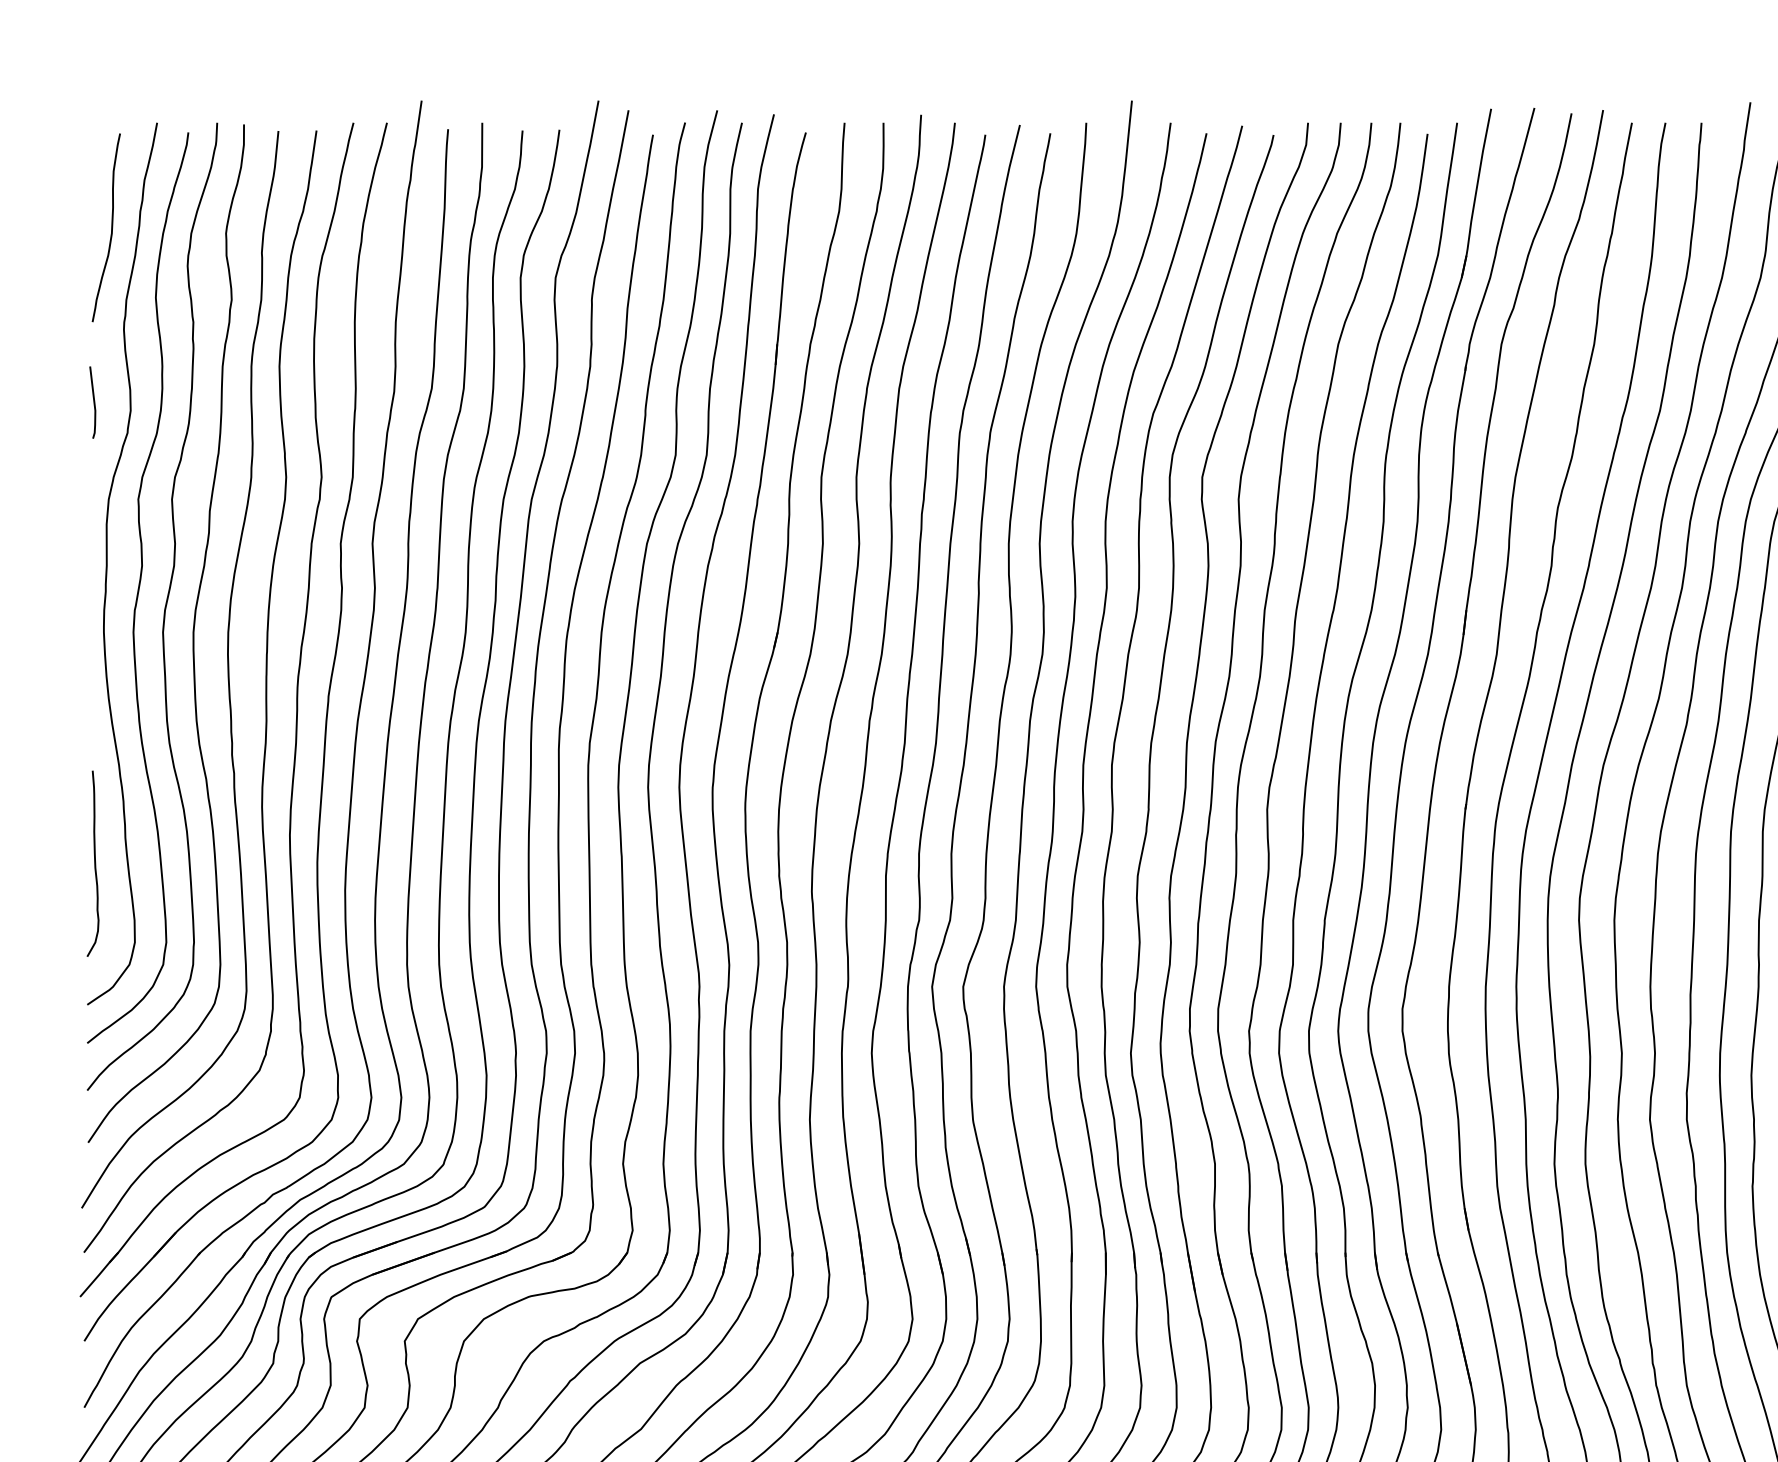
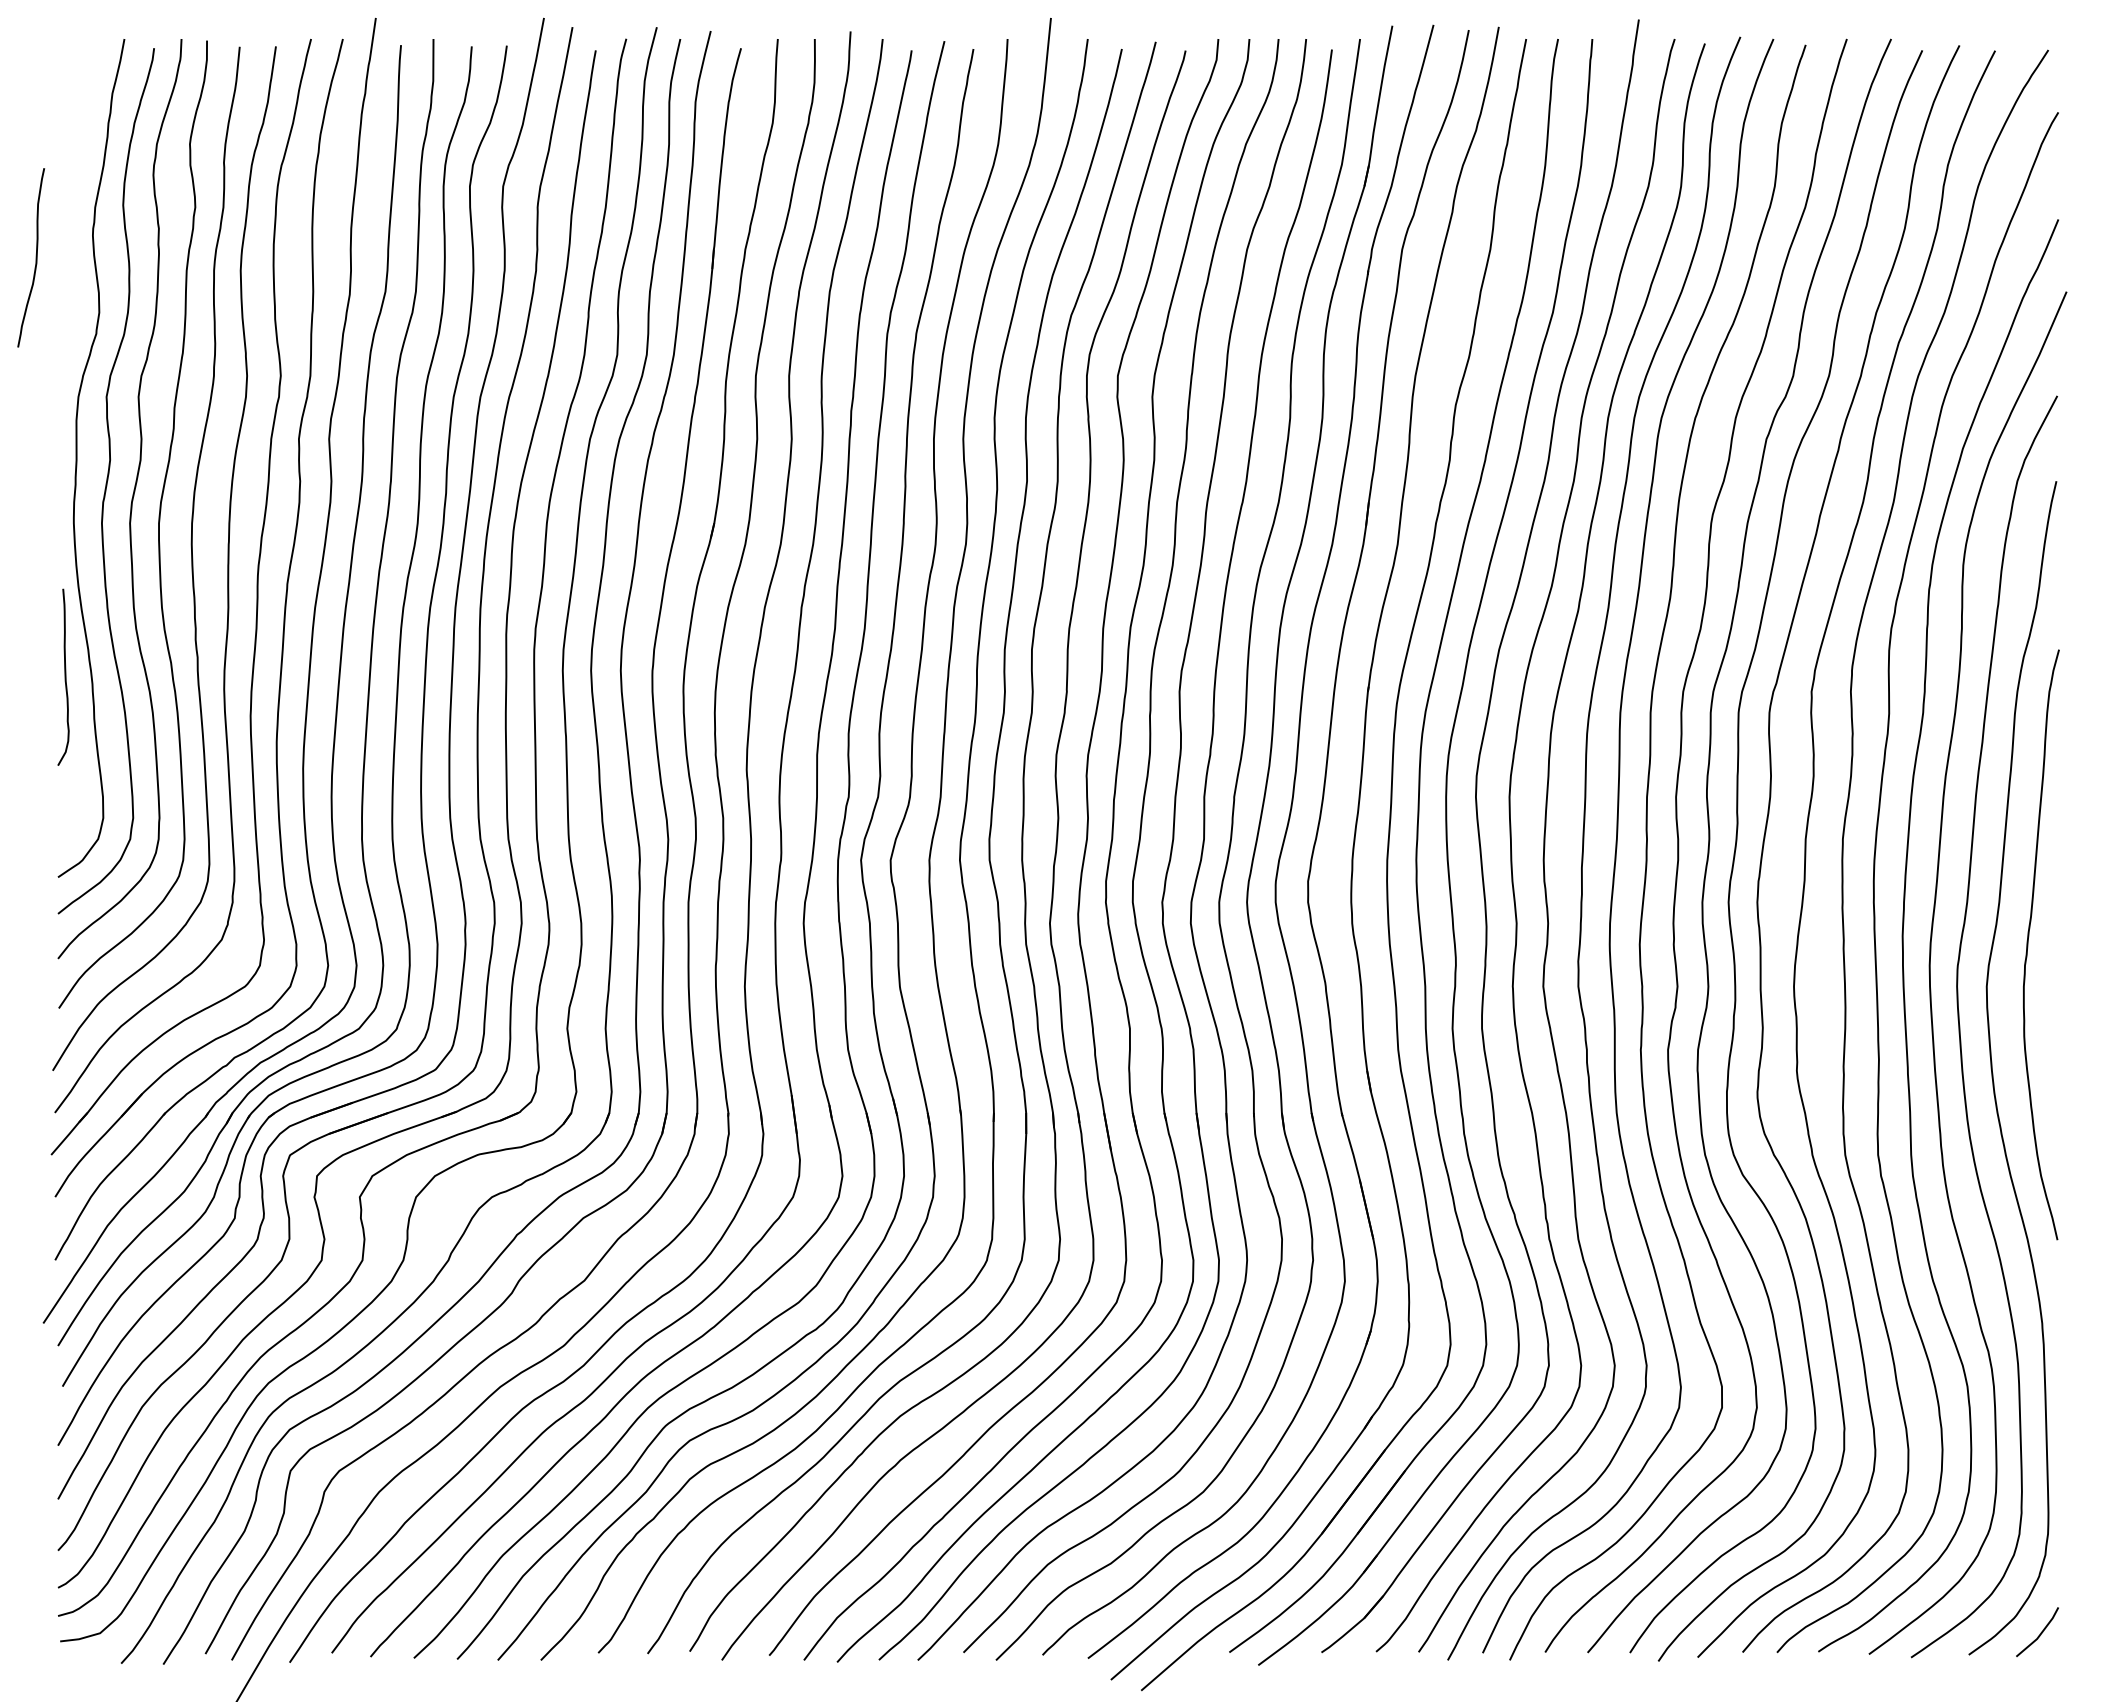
curve: (110, 227) -> (35, 257), moved
line: (93, 402) -> (63, 304), removed
curve: (94, 862) -> (64, 676), moved

